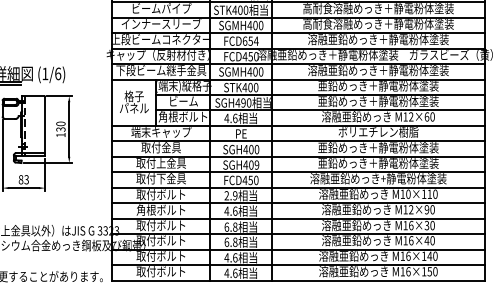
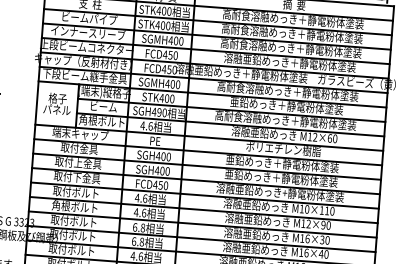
text: (250, 40) -> (170, 54), FCD654 -> FCD450
text: (378, 70) -> (287, 91), 溶融亜鉛めっき＋静電粉体塗装 -> 高耐食溶融めっき＋静電粉体塗装
text: (378, 101) -> (285, 120), 亜鉛めっき＋静電粉体塗装 -> 高耐食溶融めっき＋静電粉体塗装
text: (256, 165) -> (167, 171), SGH409 -> SGH400
text: (230, 195) -> (140, 198), 2.9 -> 4.6

